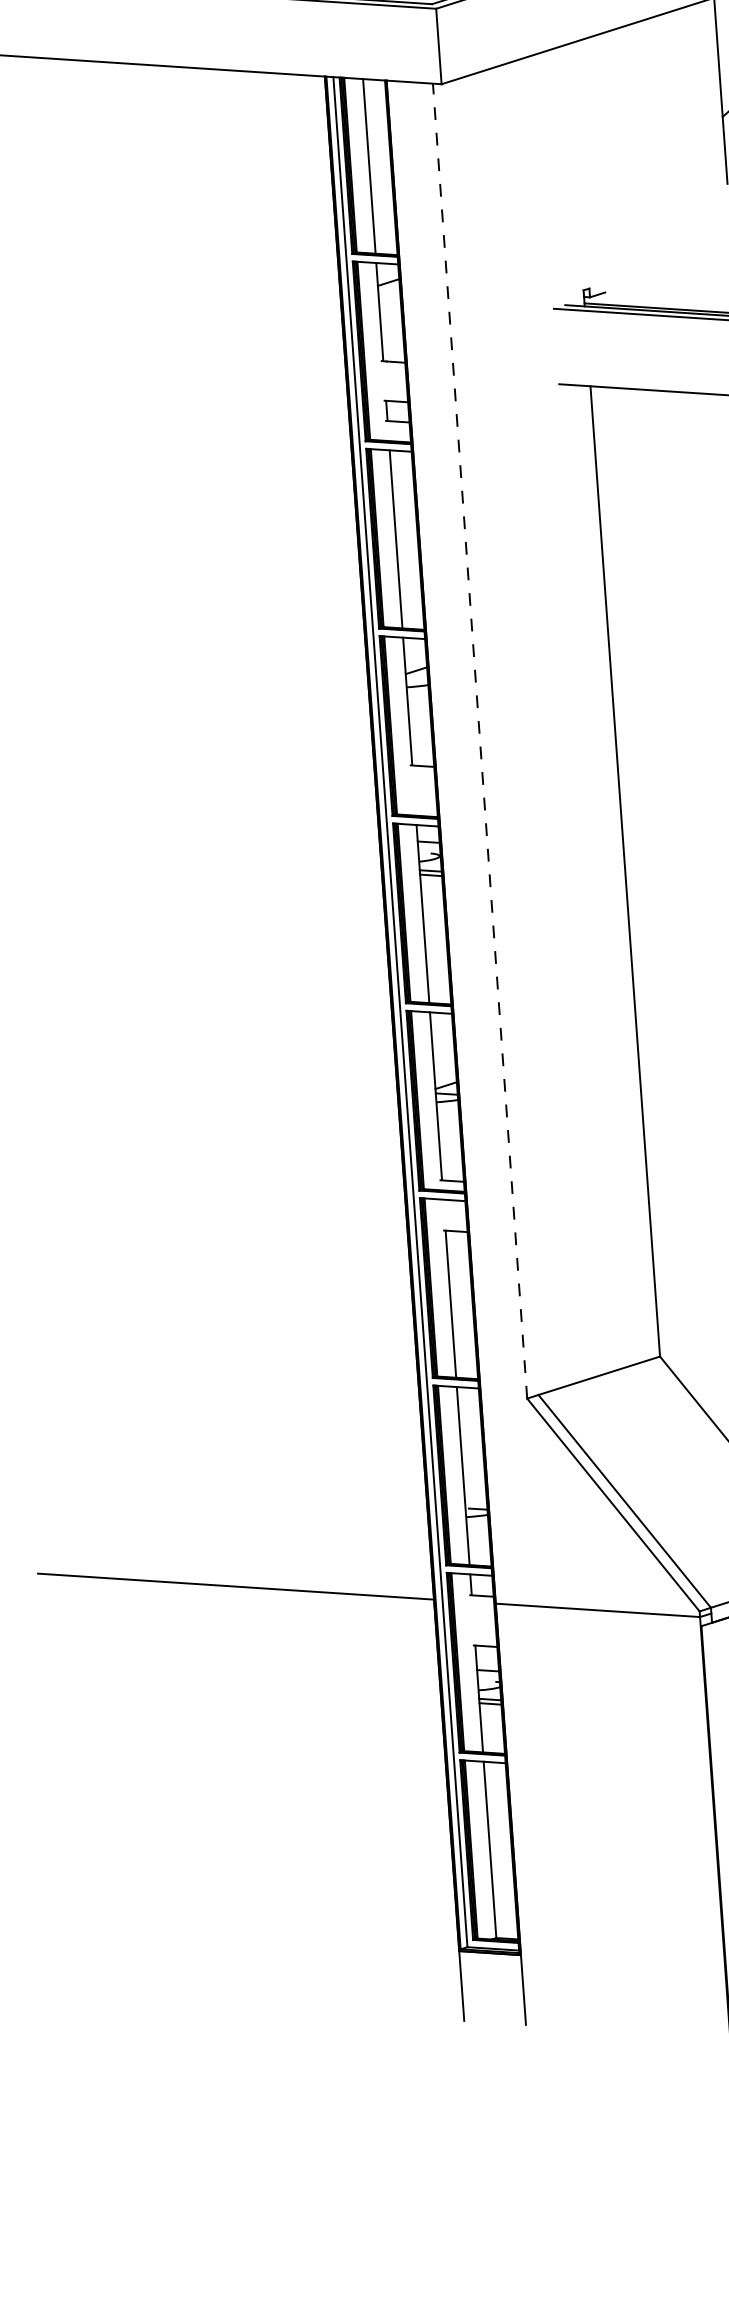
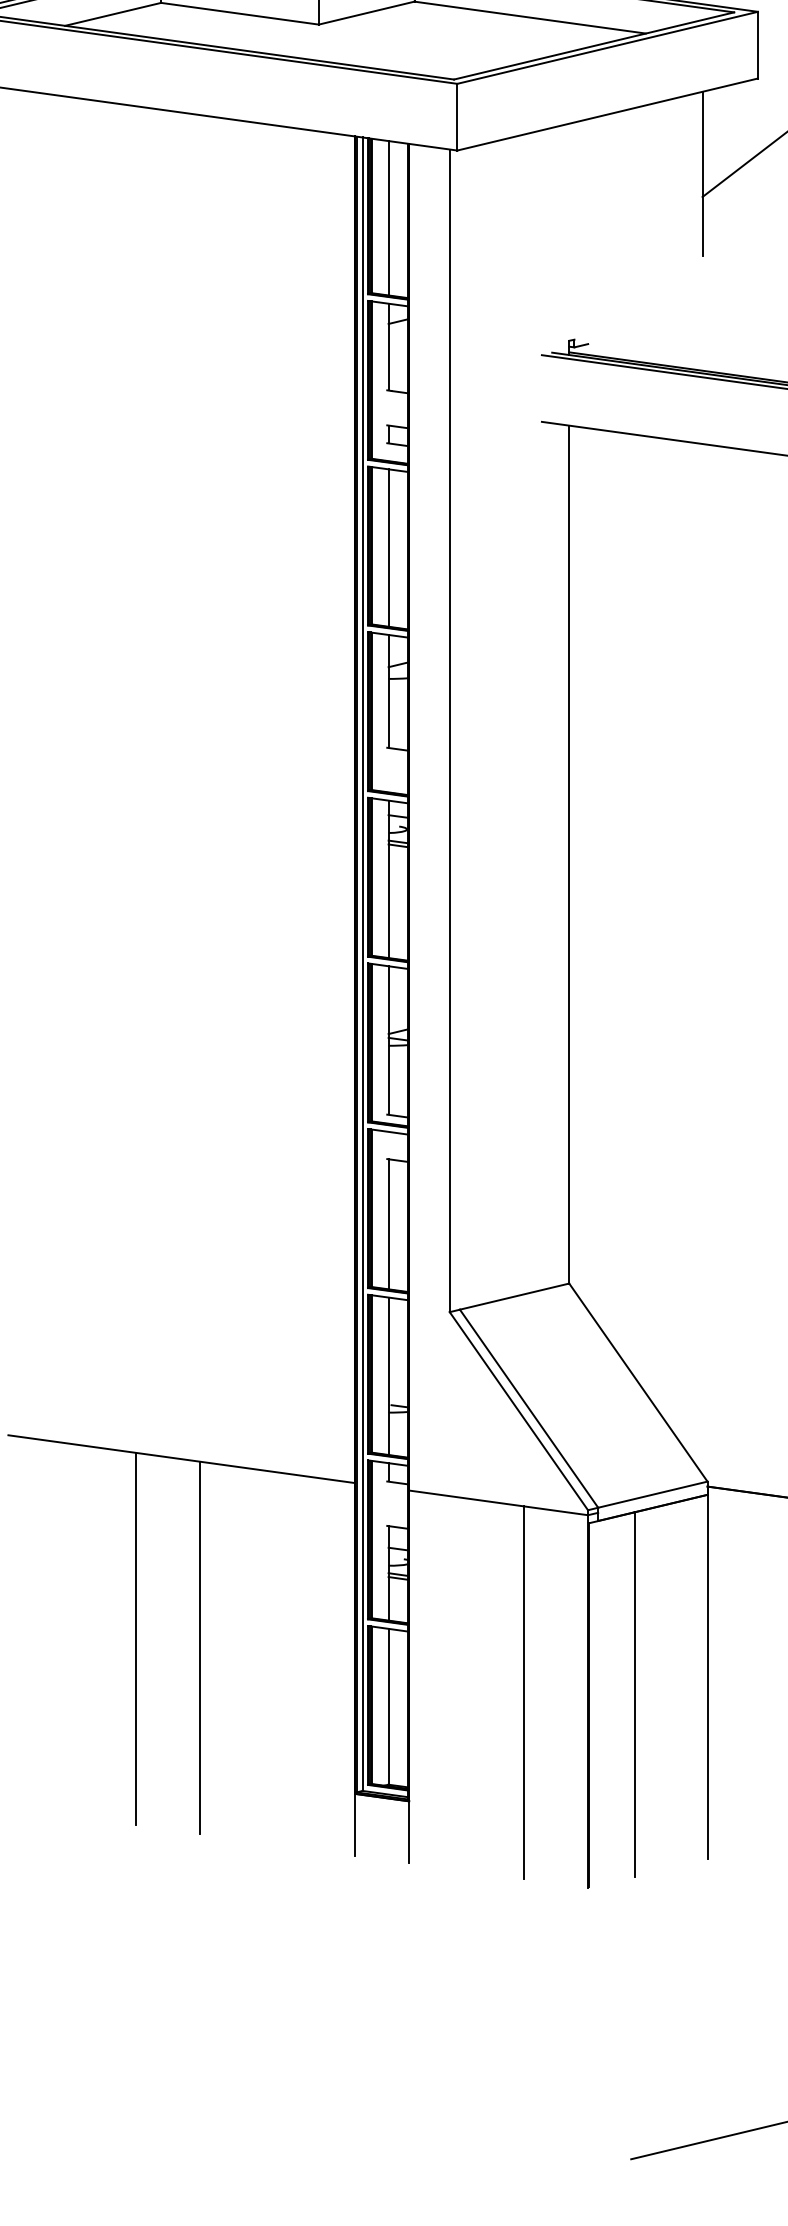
line: (479, 740) -> (449, 730), dashed -> solid
line: (199, 1793) -> (136, 1638), added
line: (272, 1798) -> (200, 1647), added
line: (642, 1822) -> (524, 1692), added

